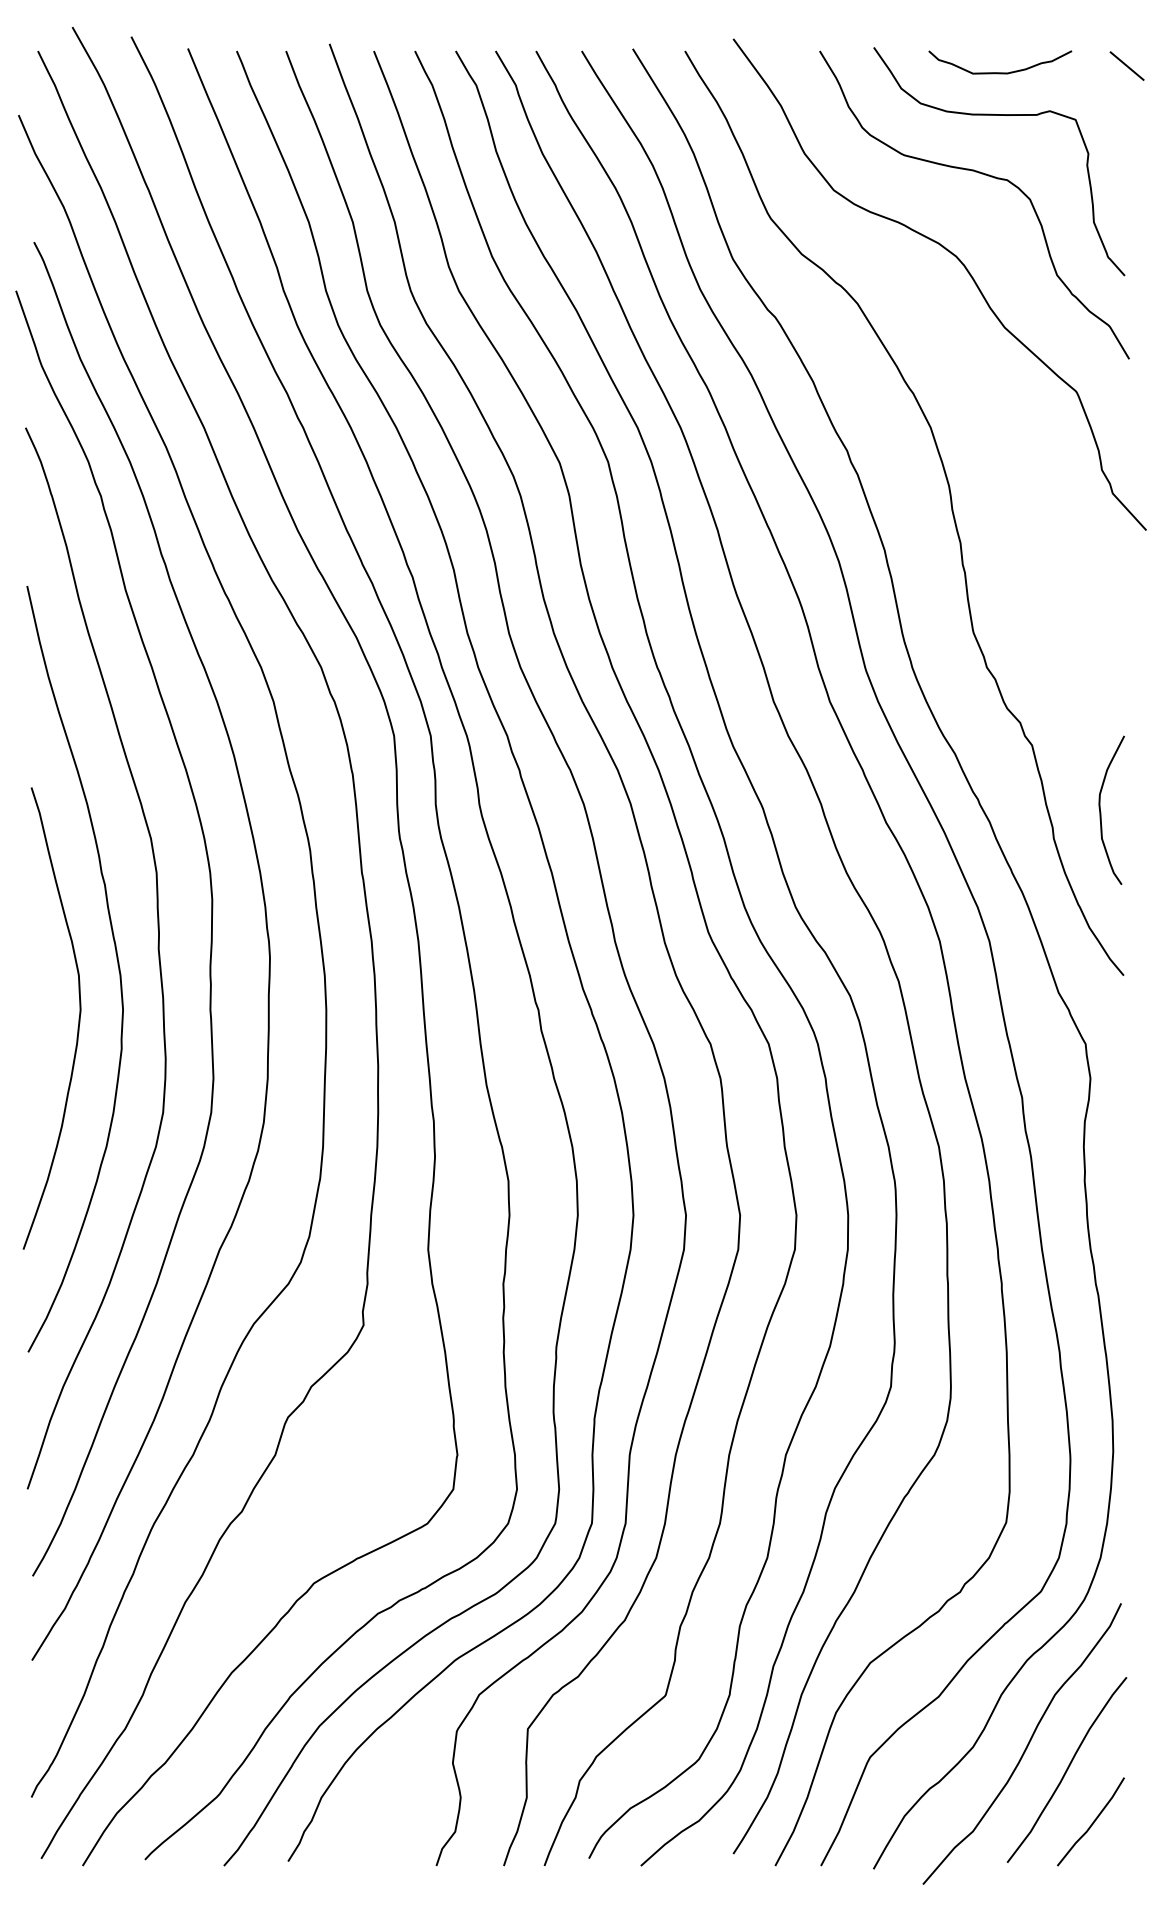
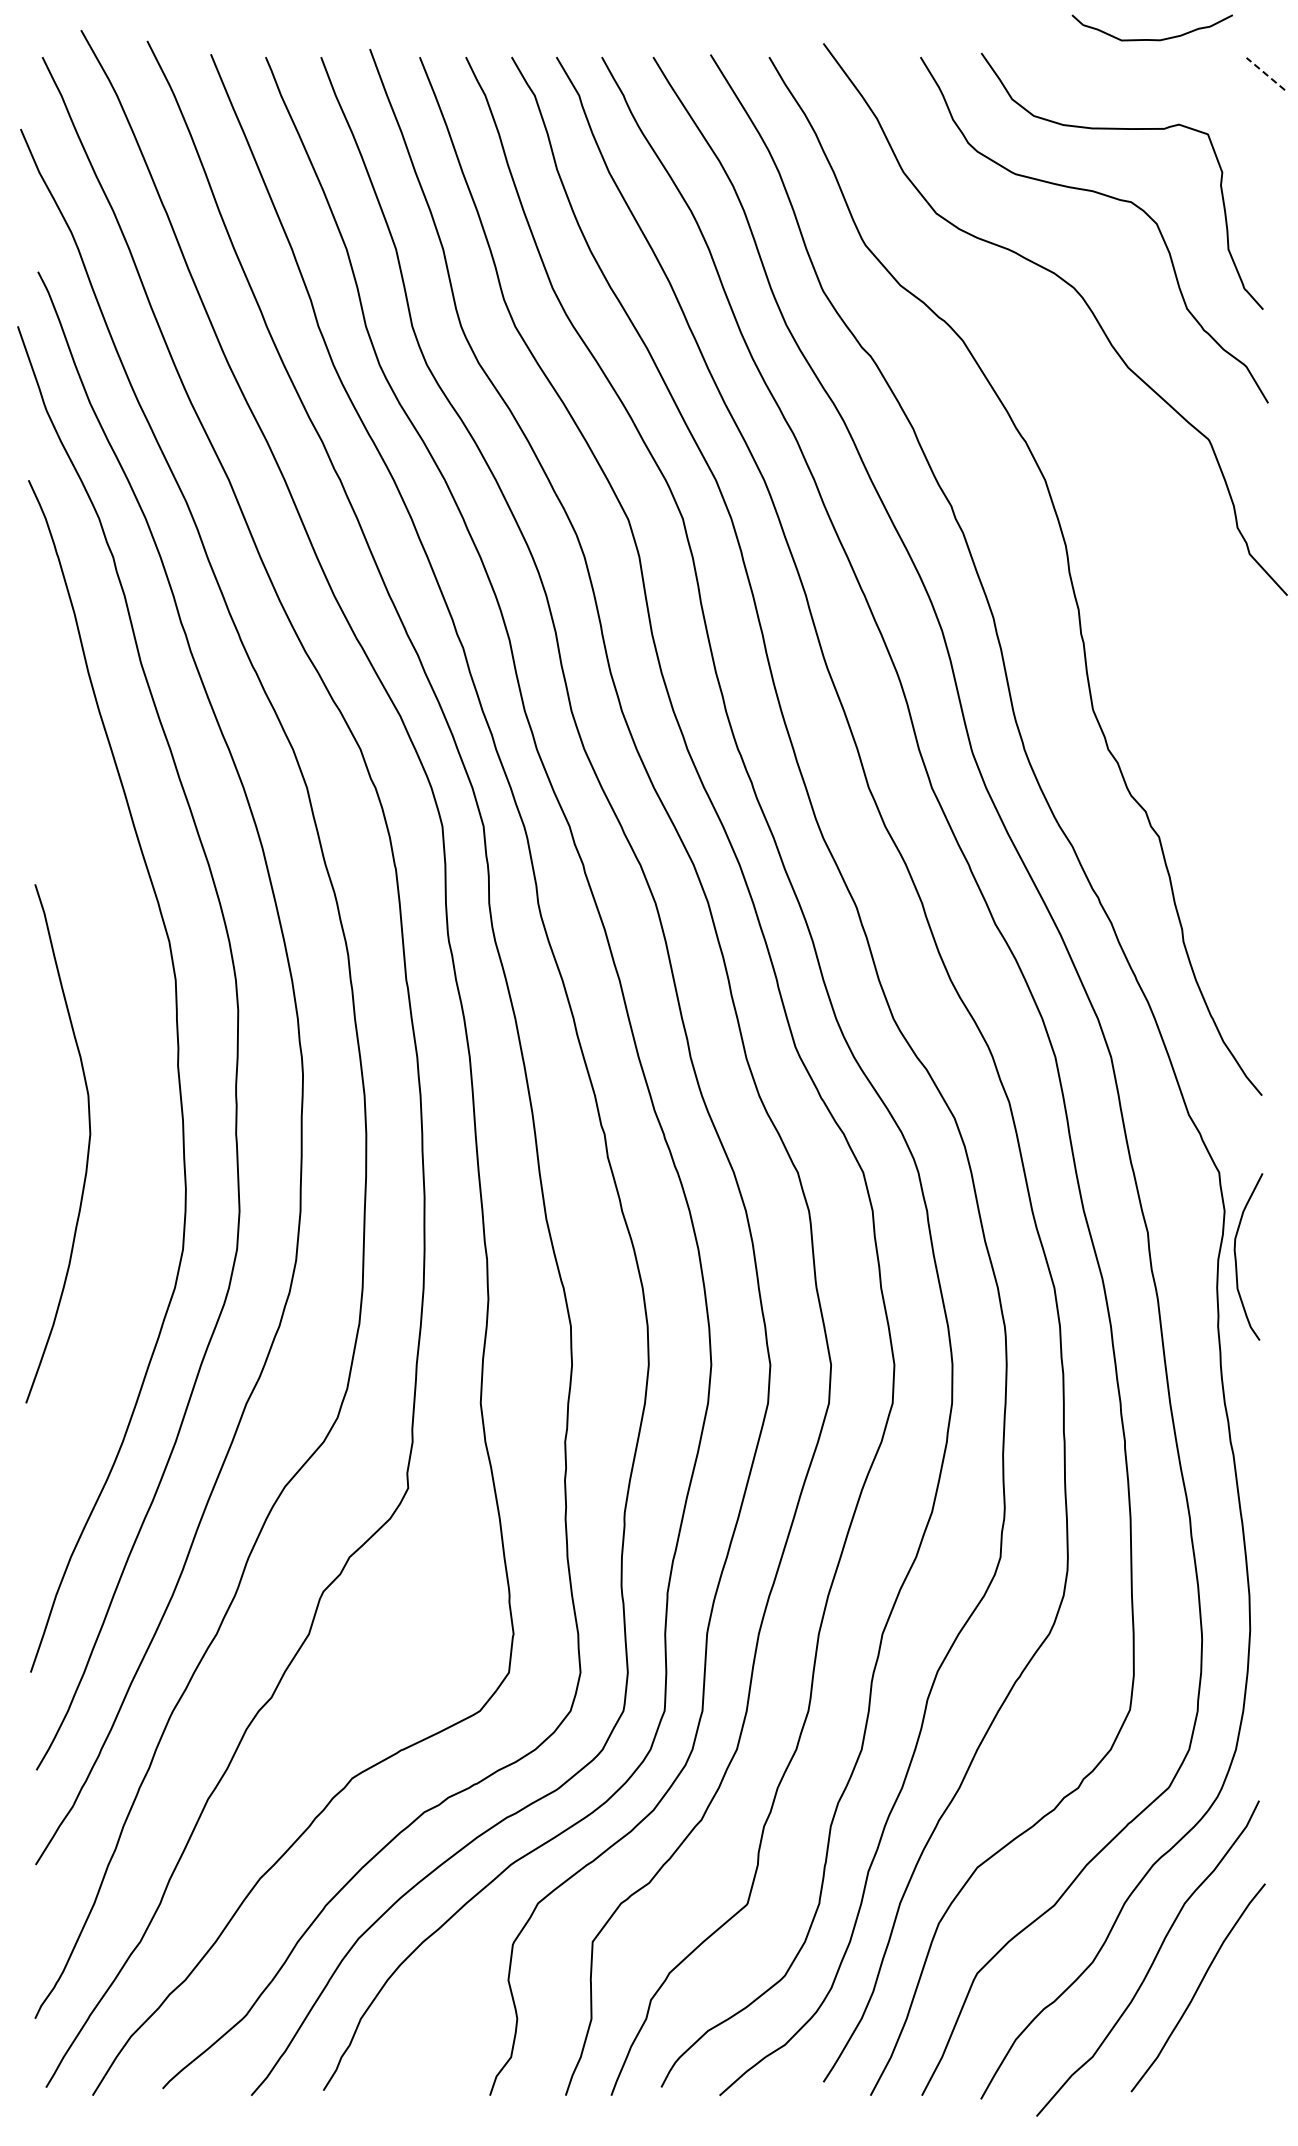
line: (1126, 65) -> (1265, 73), solid -> dashed
curve: (999, 72) -> (1151, 39), moved
curve: (1101, 809) -> (1236, 1256), moved
curve: (117, 963) -> (131, 1081), removed
line: (1093, 1822) -> (1227, 2046), removed

